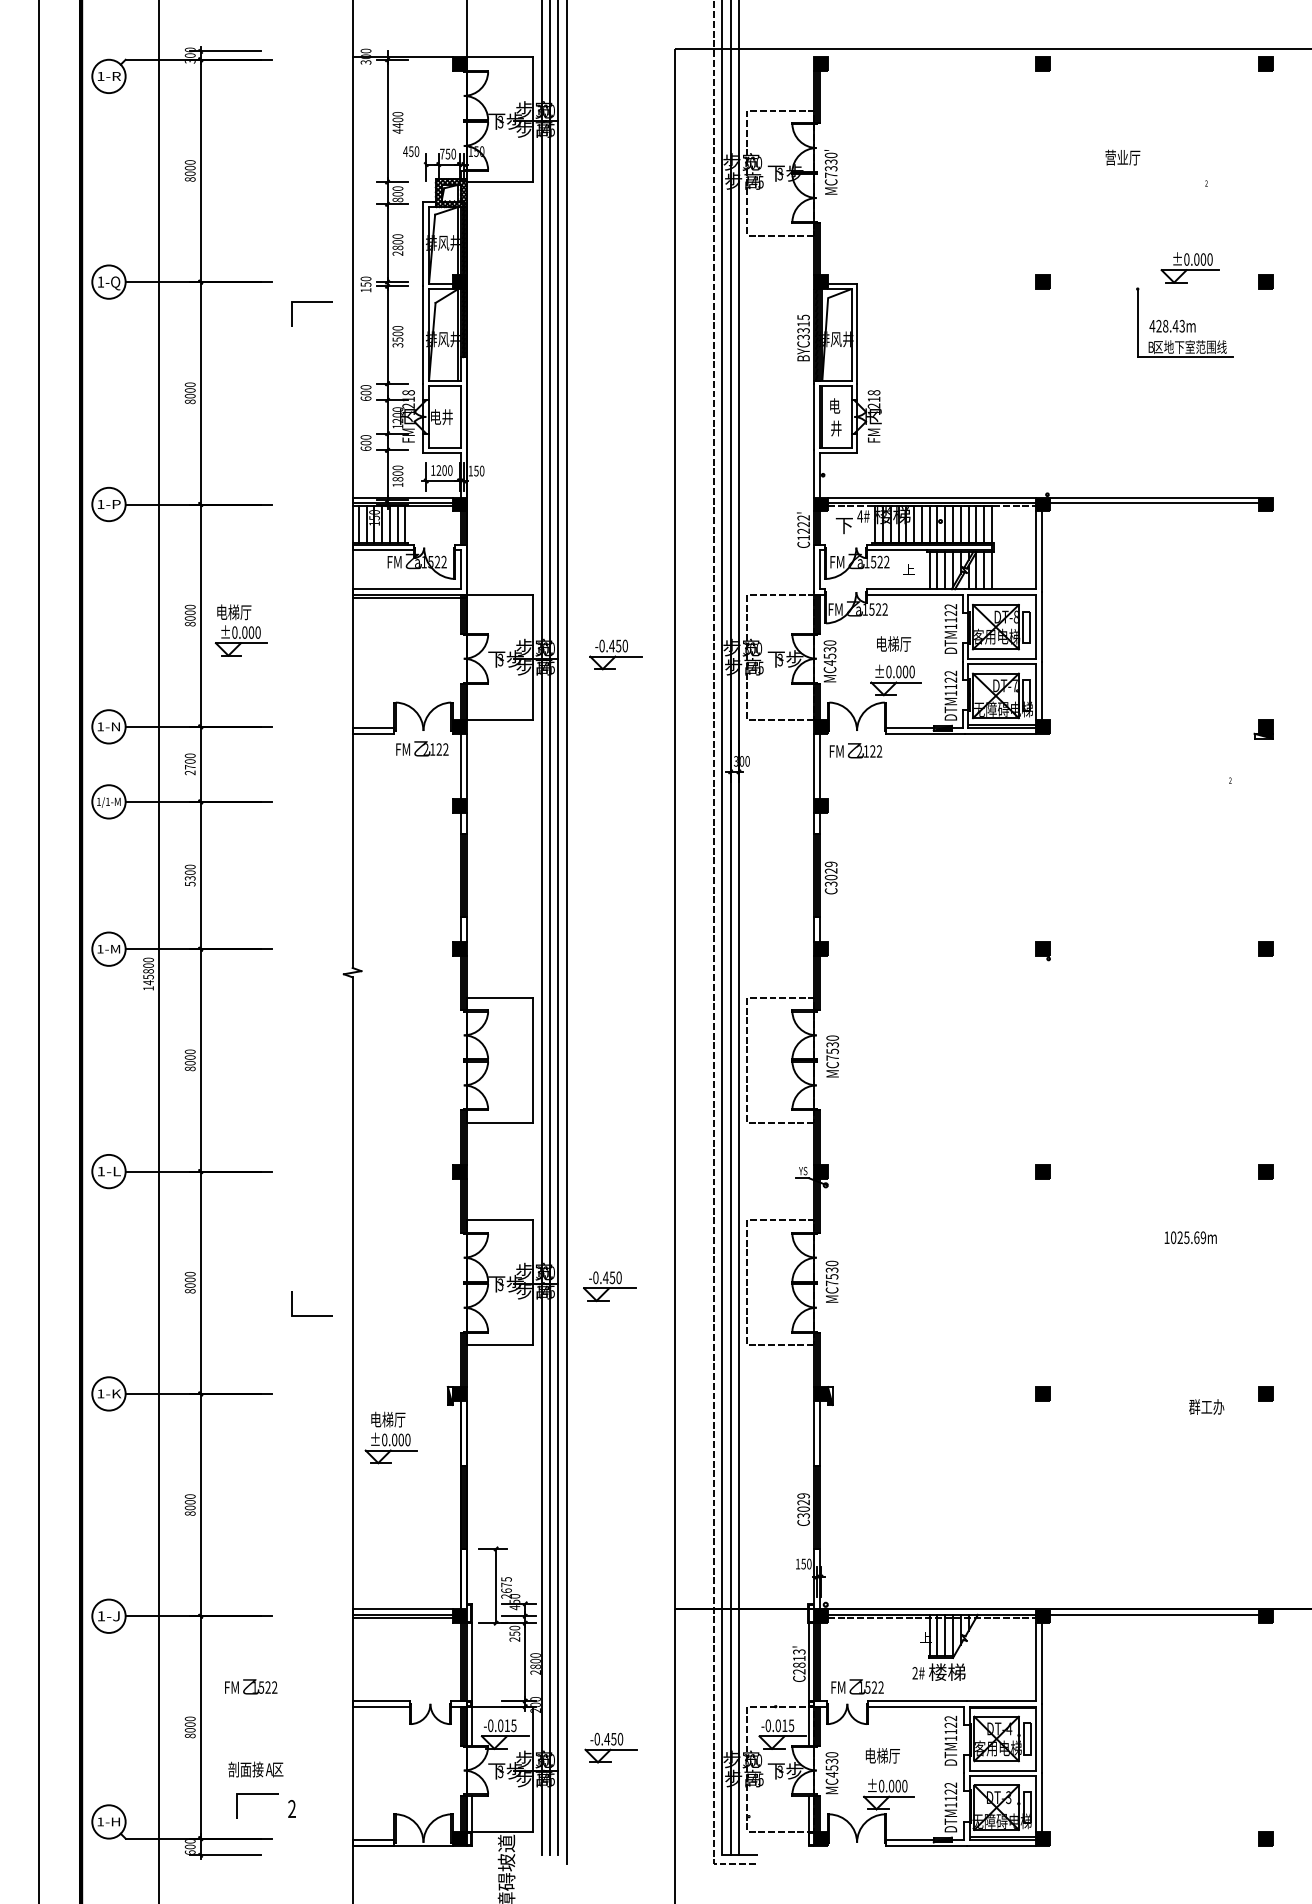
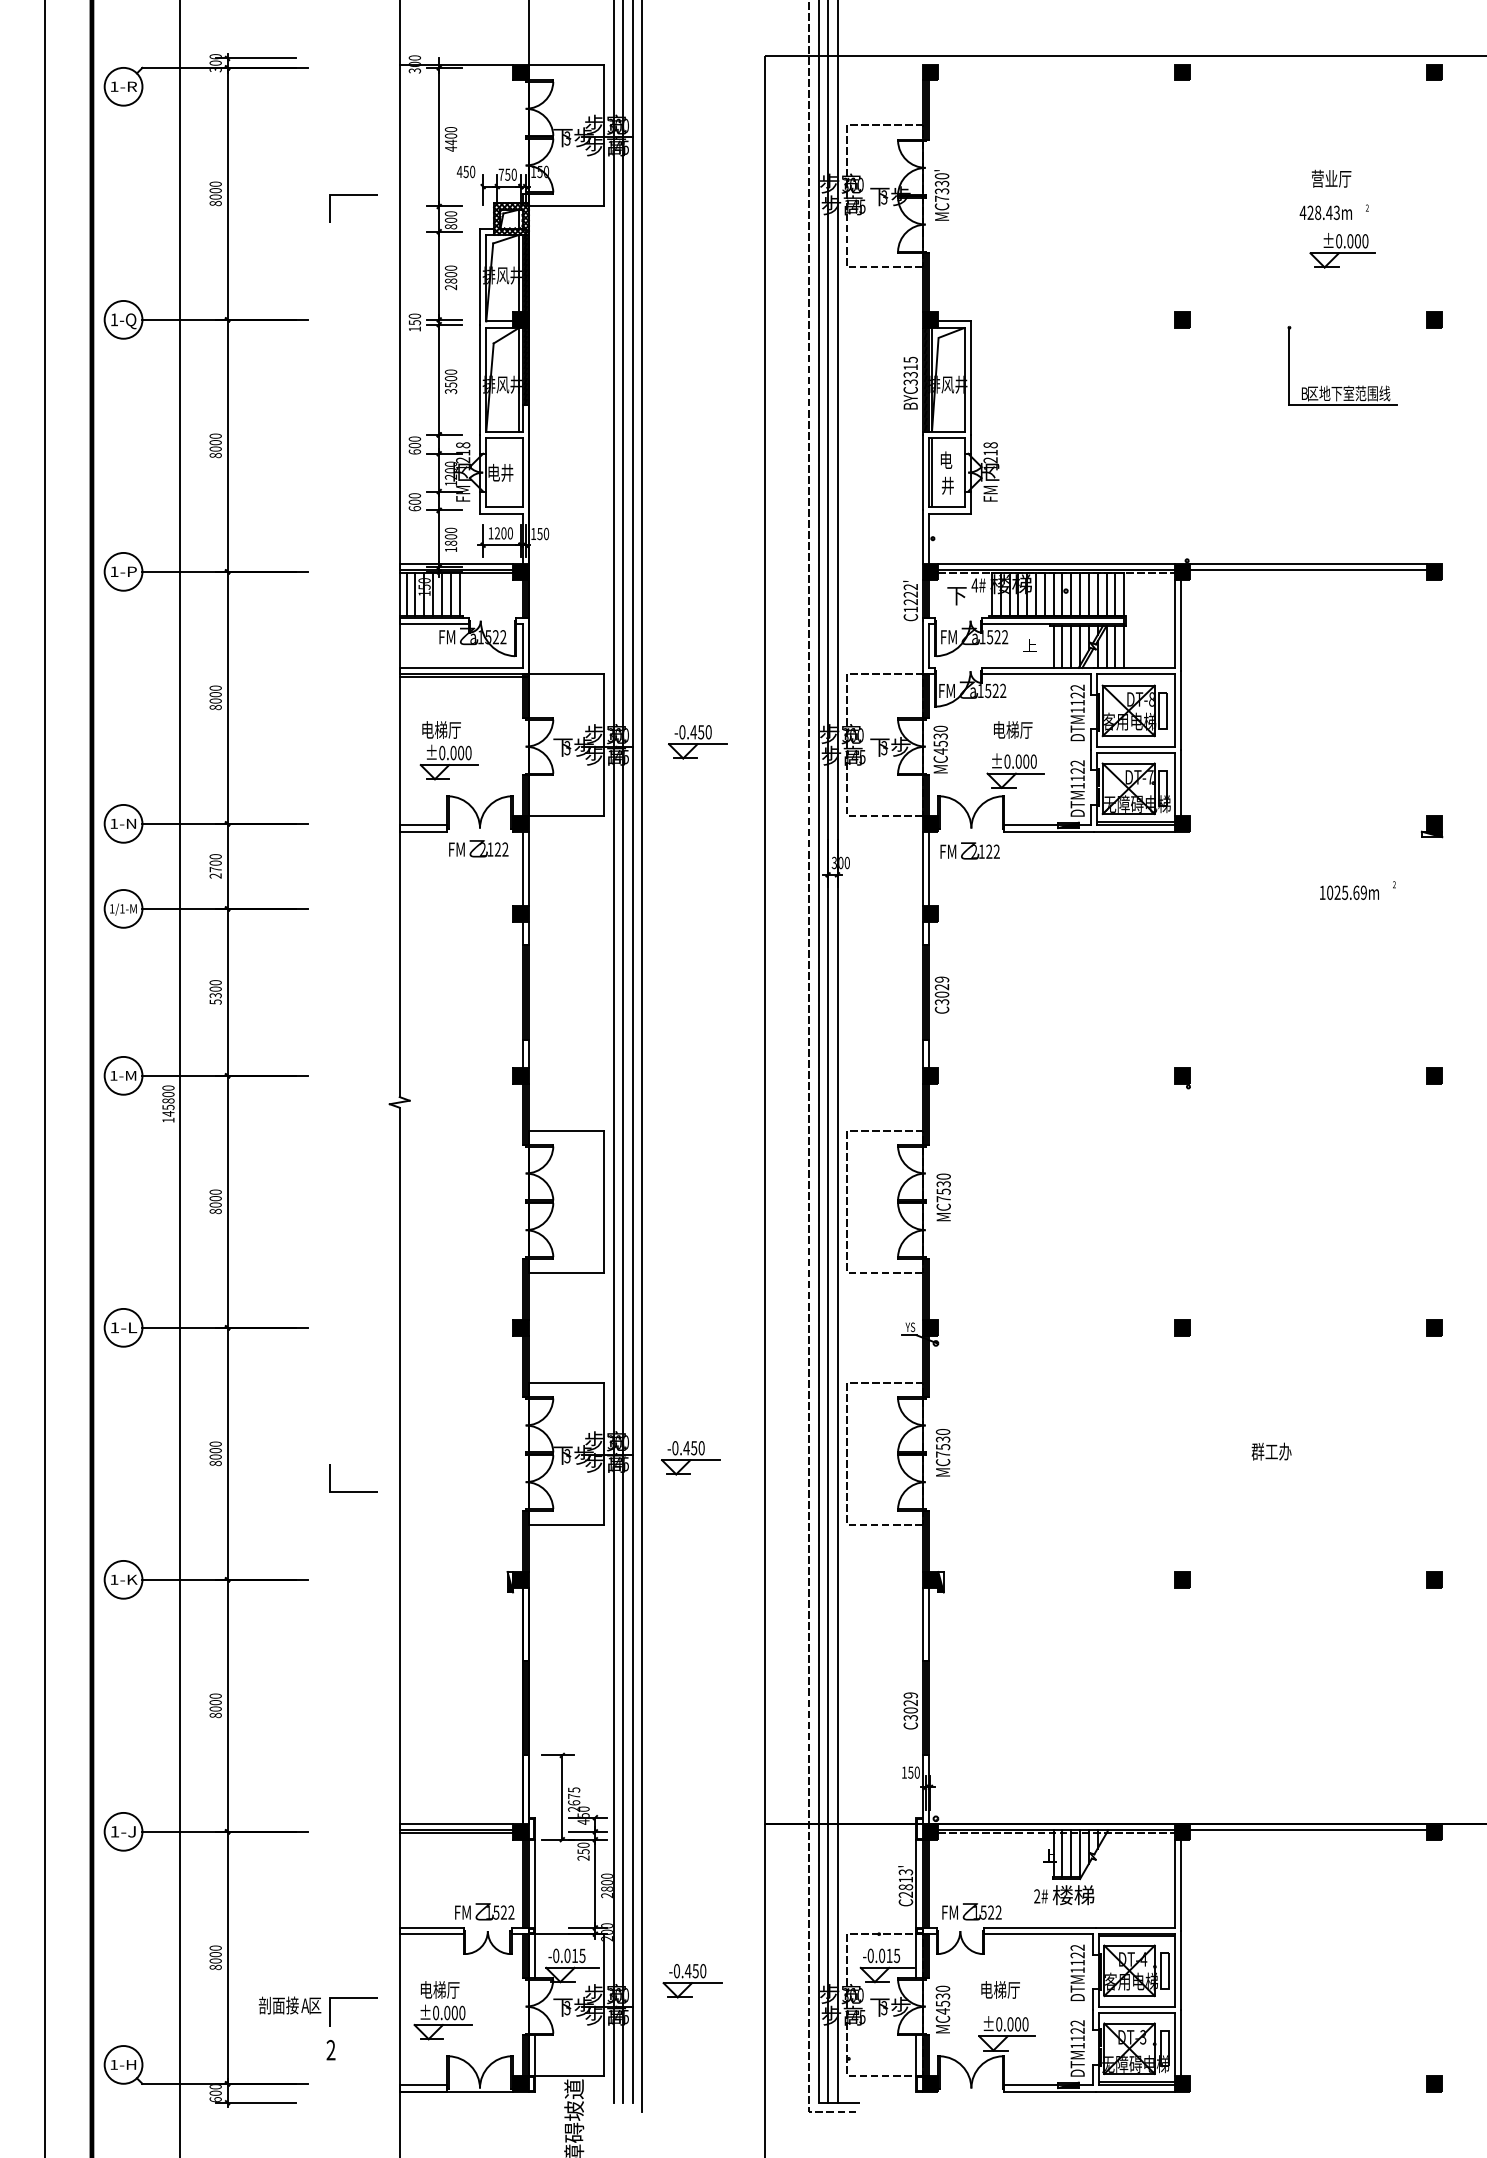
text: (1122, 157) -> (1331, 178), moved
part: (1189, 267) -> (1342, 250), moved
line: (311, 302) -> (353, 195), moved
text: (1172, 325) -> (1325, 212), moved
part: (240, 630) -> (448, 750), moved
text: (1190, 1237) -> (1349, 892), moved
text: (1206, 1406) -> (1271, 1451), moved
part: (390, 1437) -> (442, 2010), moved
text: (250, 1686) -> (484, 1911), moved
line: (257, 1794) -> (353, 1998), moved

